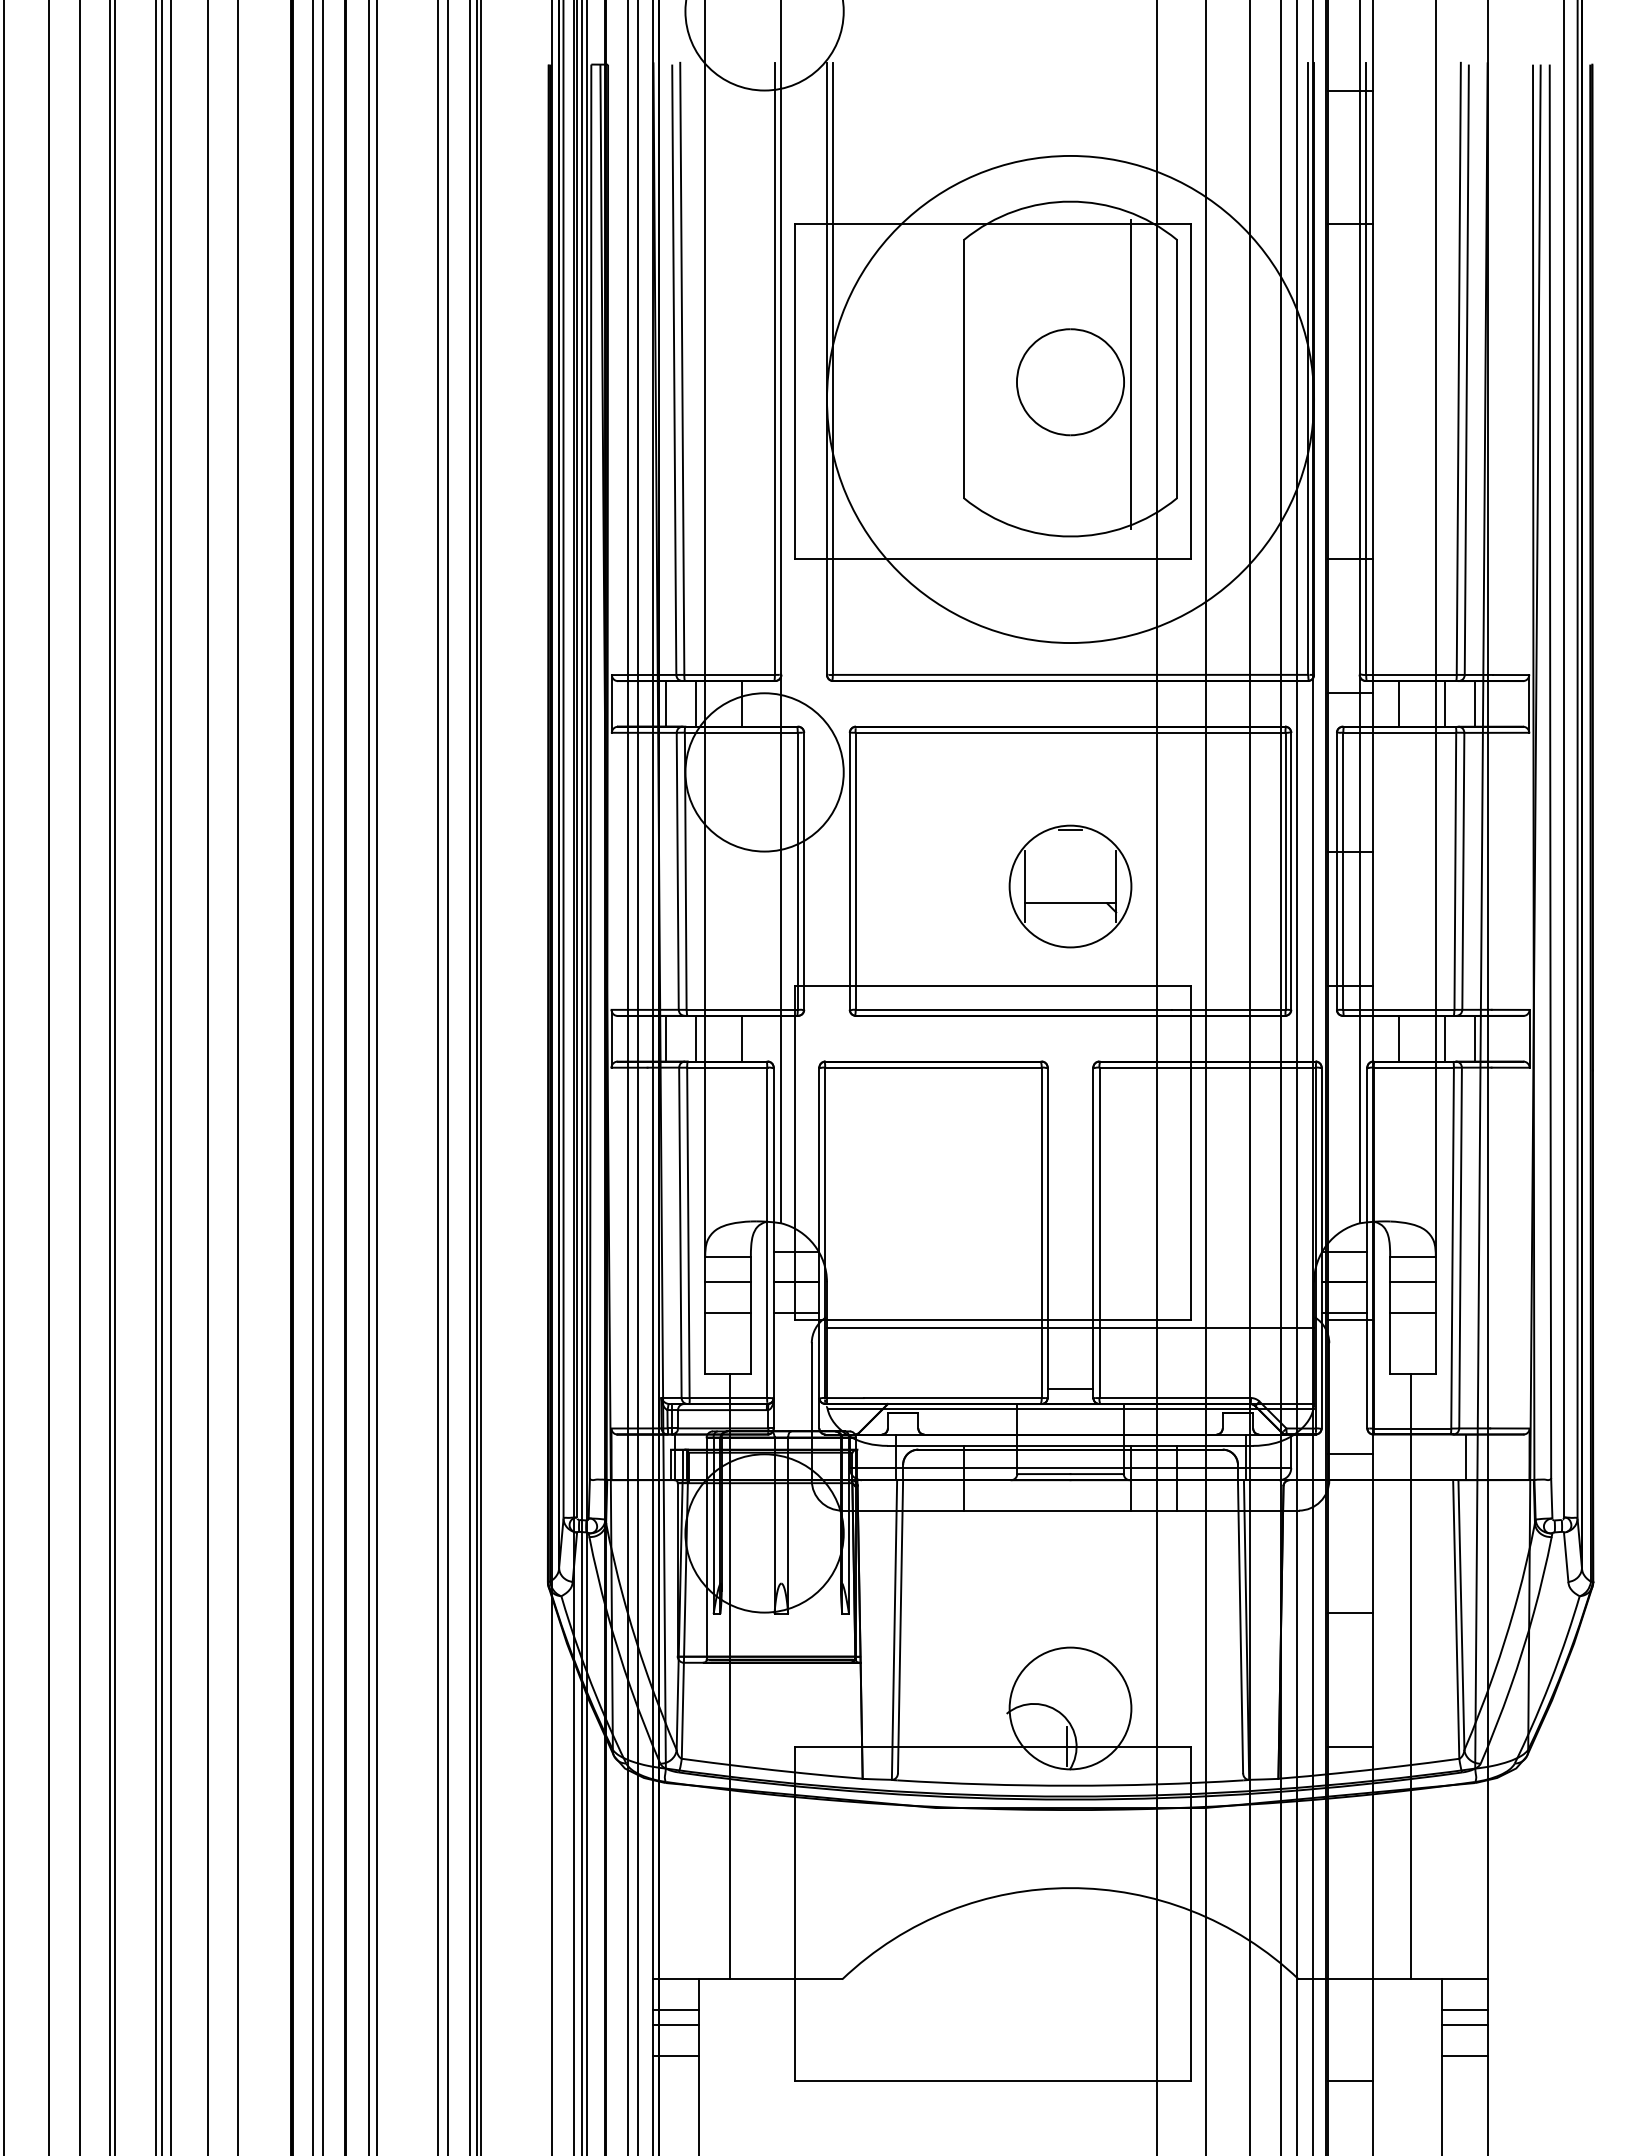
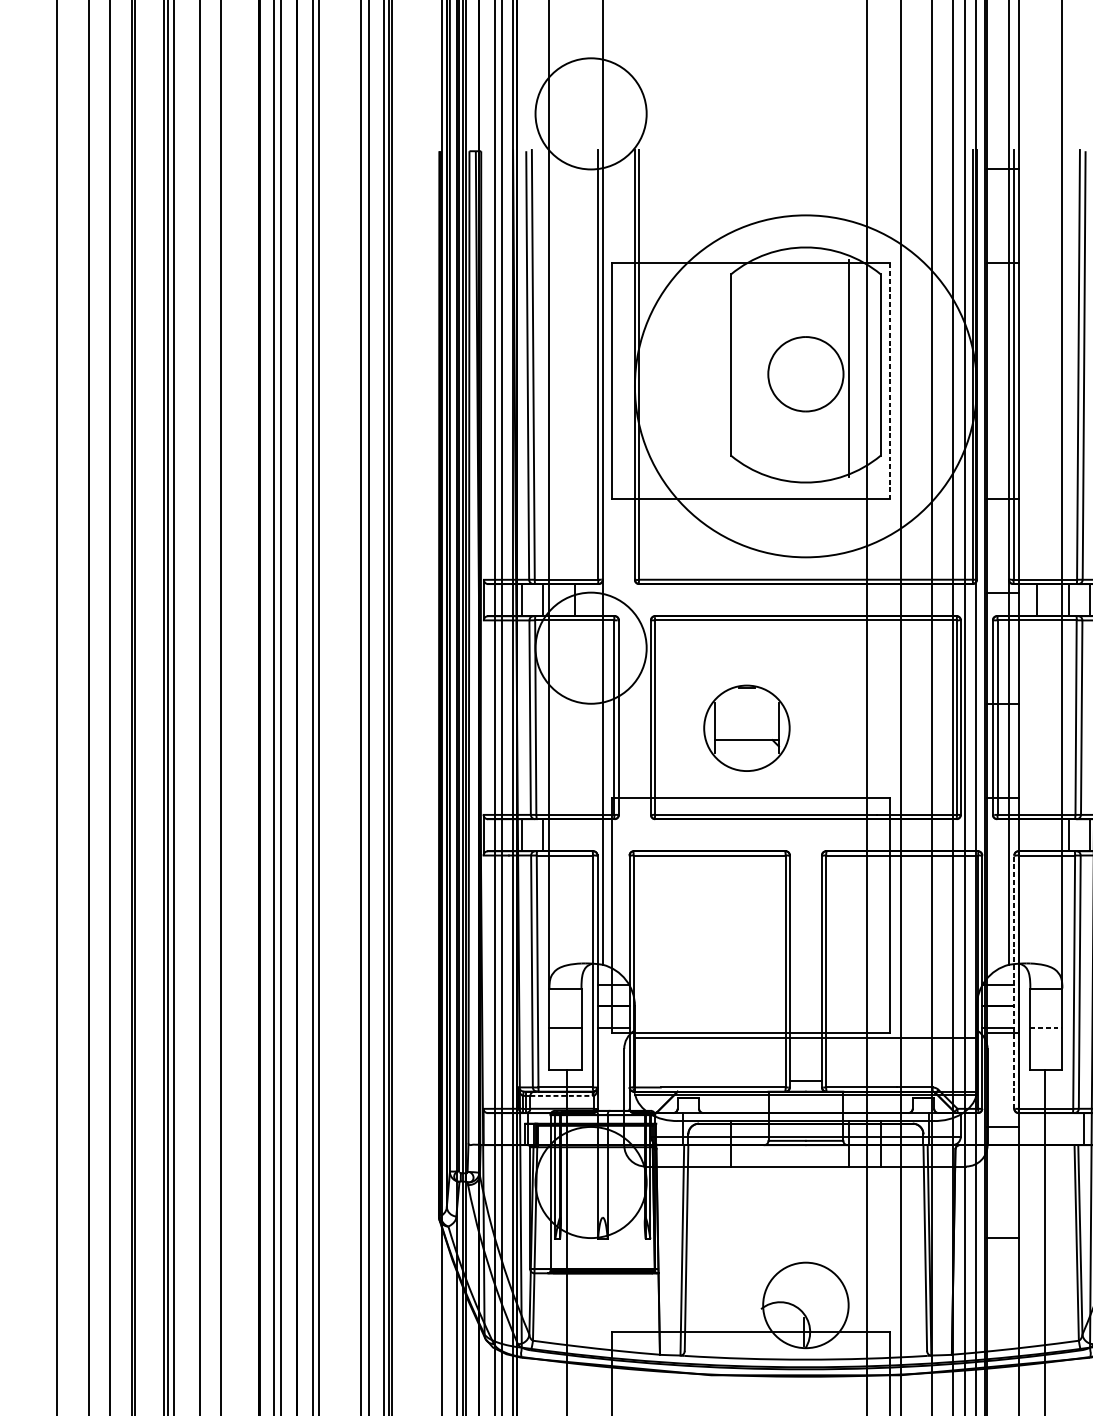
line: (1190, 392) -> (890, 381), solid -> dashed
part: (1070, 886) -> (746, 728), moved
line: (741, 1038) -> (574, 835), removed
line: (1399, 1038) -> (1036, 835), removed
line: (1367, 1247) -> (1014, 981), solid -> dashed
line: (727, 1282) -> (565, 1006), removed
line: (1412, 1282) -> (1046, 1006), removed
line: (1413, 1312) -> (1046, 1027), solid -> dashed
line: (722, 1410) -> (561, 1096), solid -> dashed
line: (1350, 1746) -> (1002, 1332), removed

